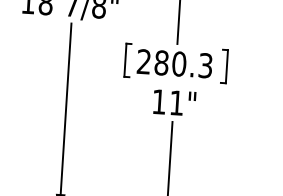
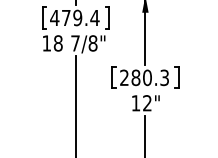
text: (176, 103) -> (147, 103), 11" -> 12"

